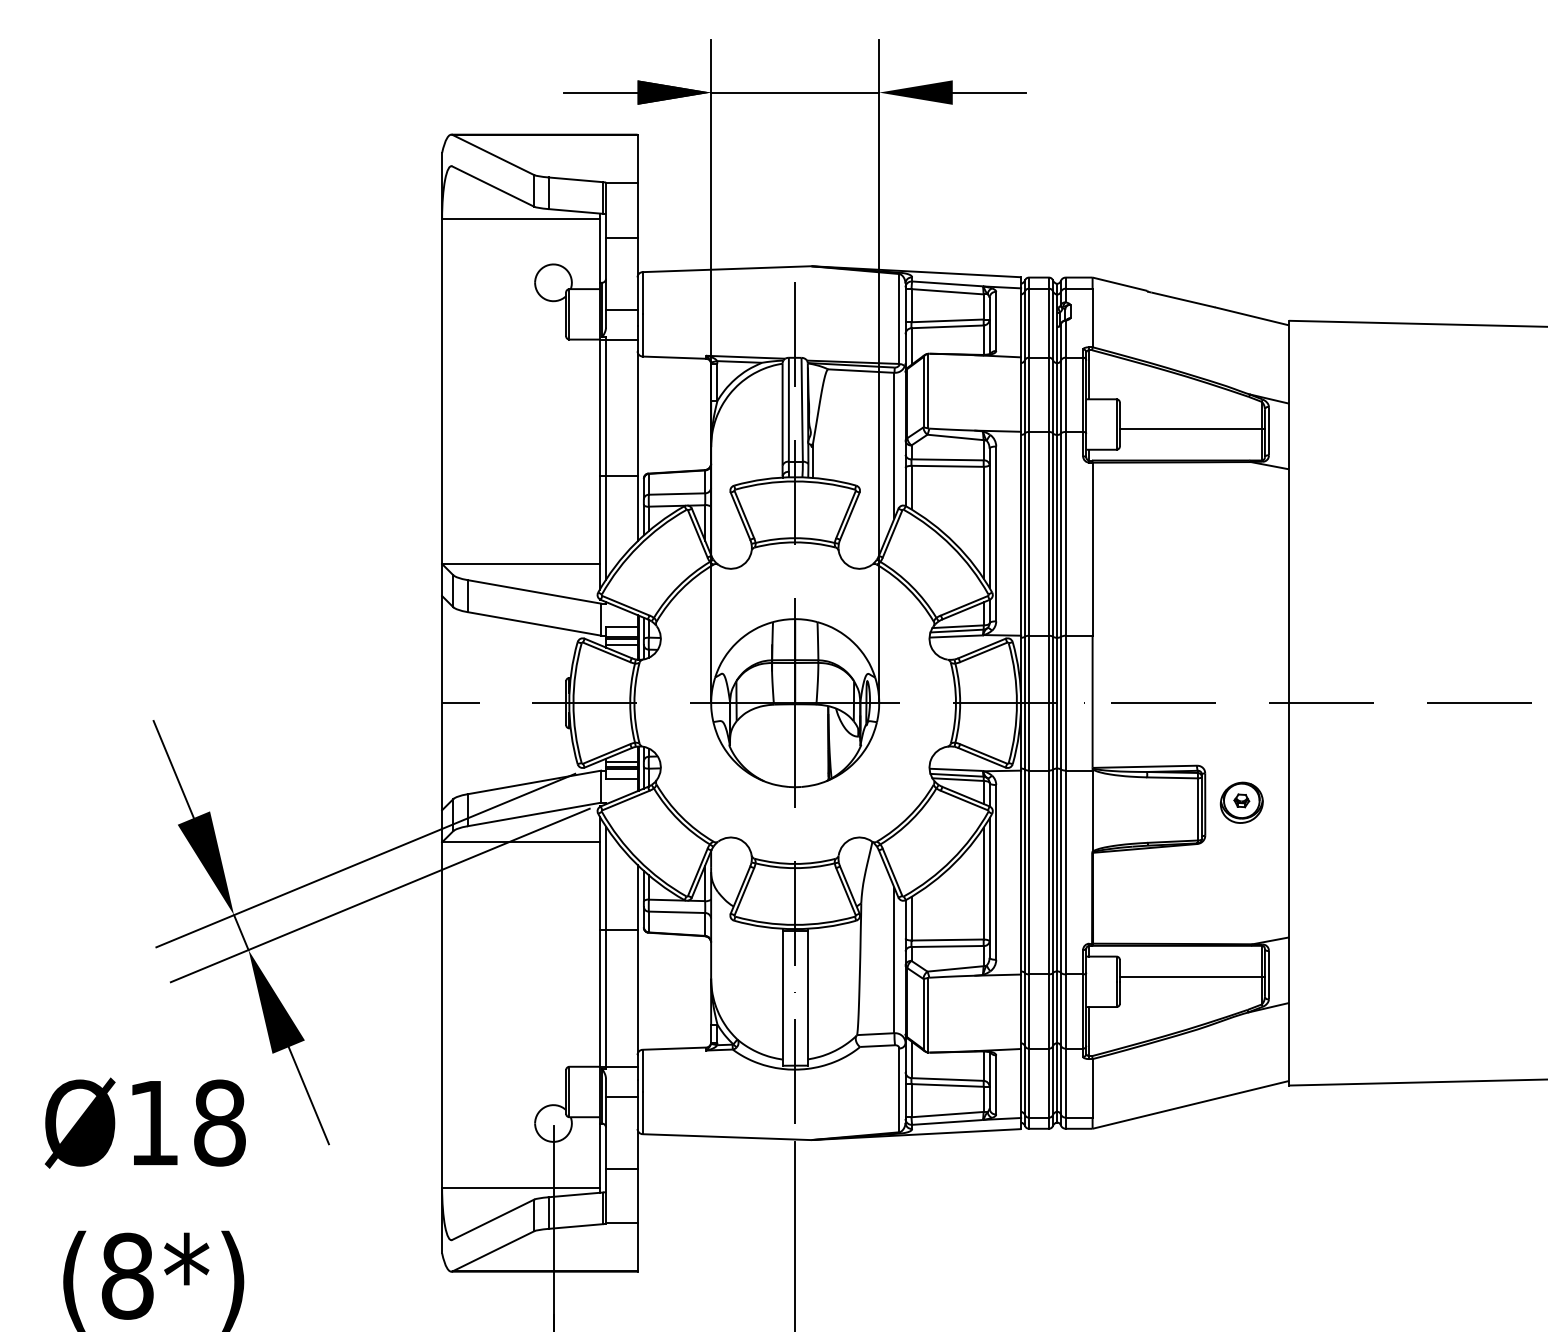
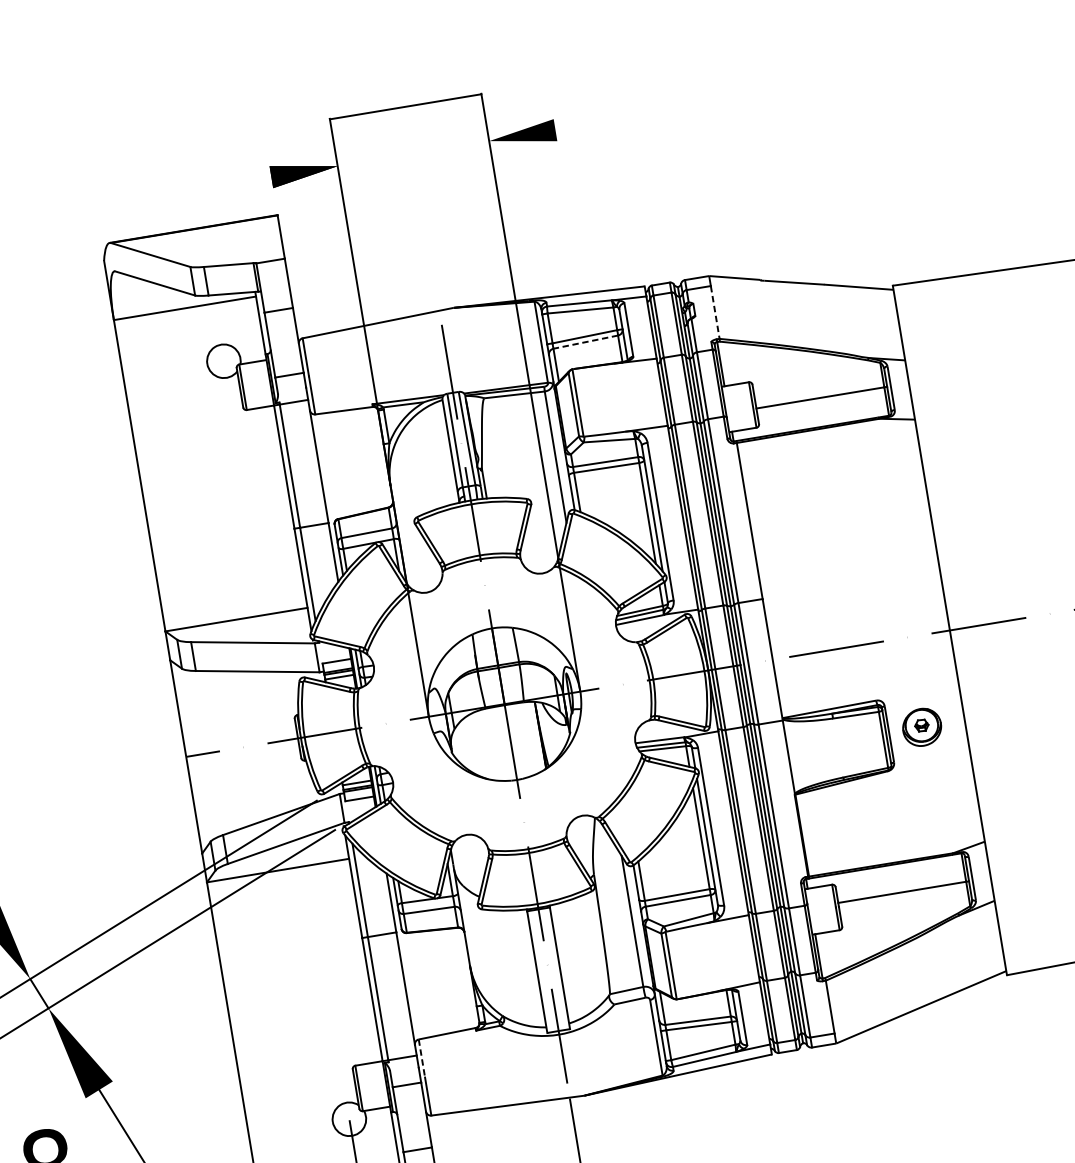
line: (600, 92) -> (237, 182), removed
line: (795, 92) -> (405, 106), moved
line: (989, 92) -> (588, 124), removed
line: (1092, 318) -> (715, 312), solid -> dashed
line: (947, 326) -> (585, 341), solid -> dashed
line: (642, 1071) -> (421, 1059), solid -> dashed

